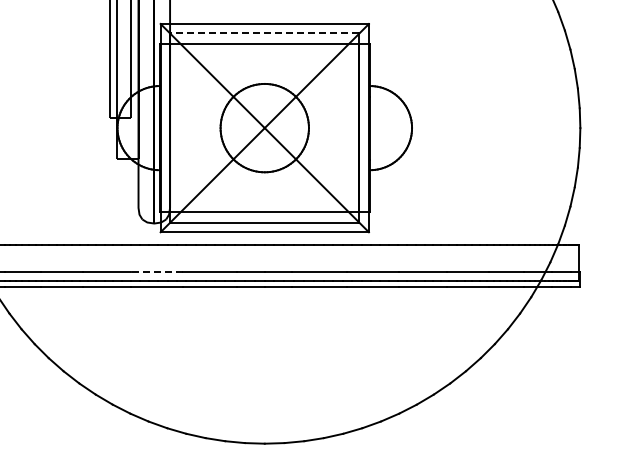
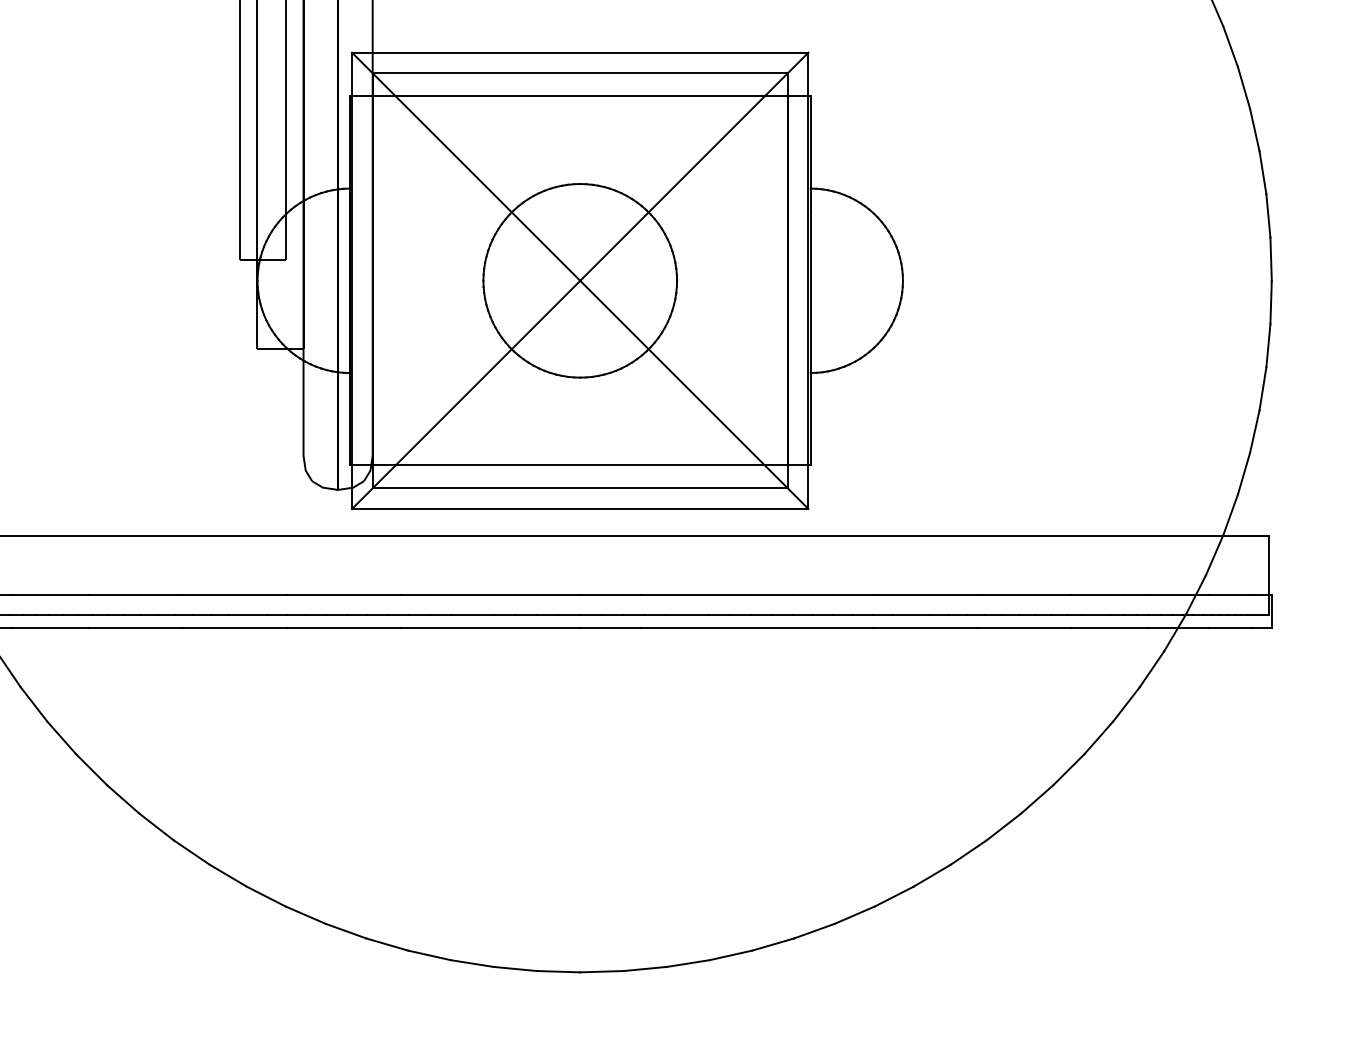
line: (264, 33) -> (579, 73), dashed -> solid
line: (156, 271) -> (342, 595), dashed -> solid

